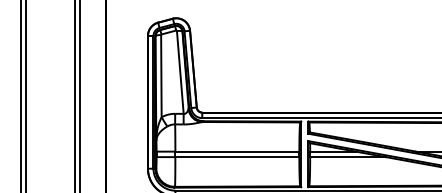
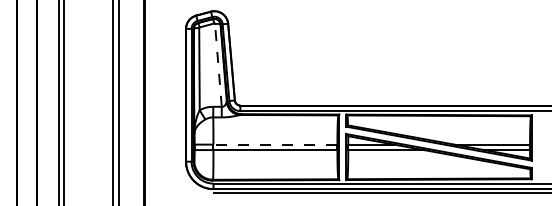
line: (180, 72) -> (218, 65), solid -> dashed
line: (237, 151) -> (275, 144), solid -> dashed

